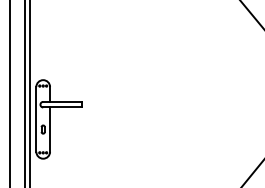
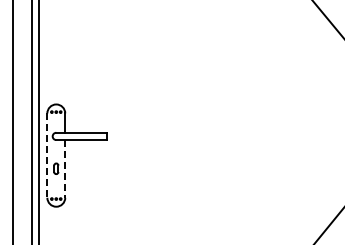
line: (36, 120) -> (47, 156), solid -> dashed
line: (50, 129) -> (65, 168), solid -> dashed

